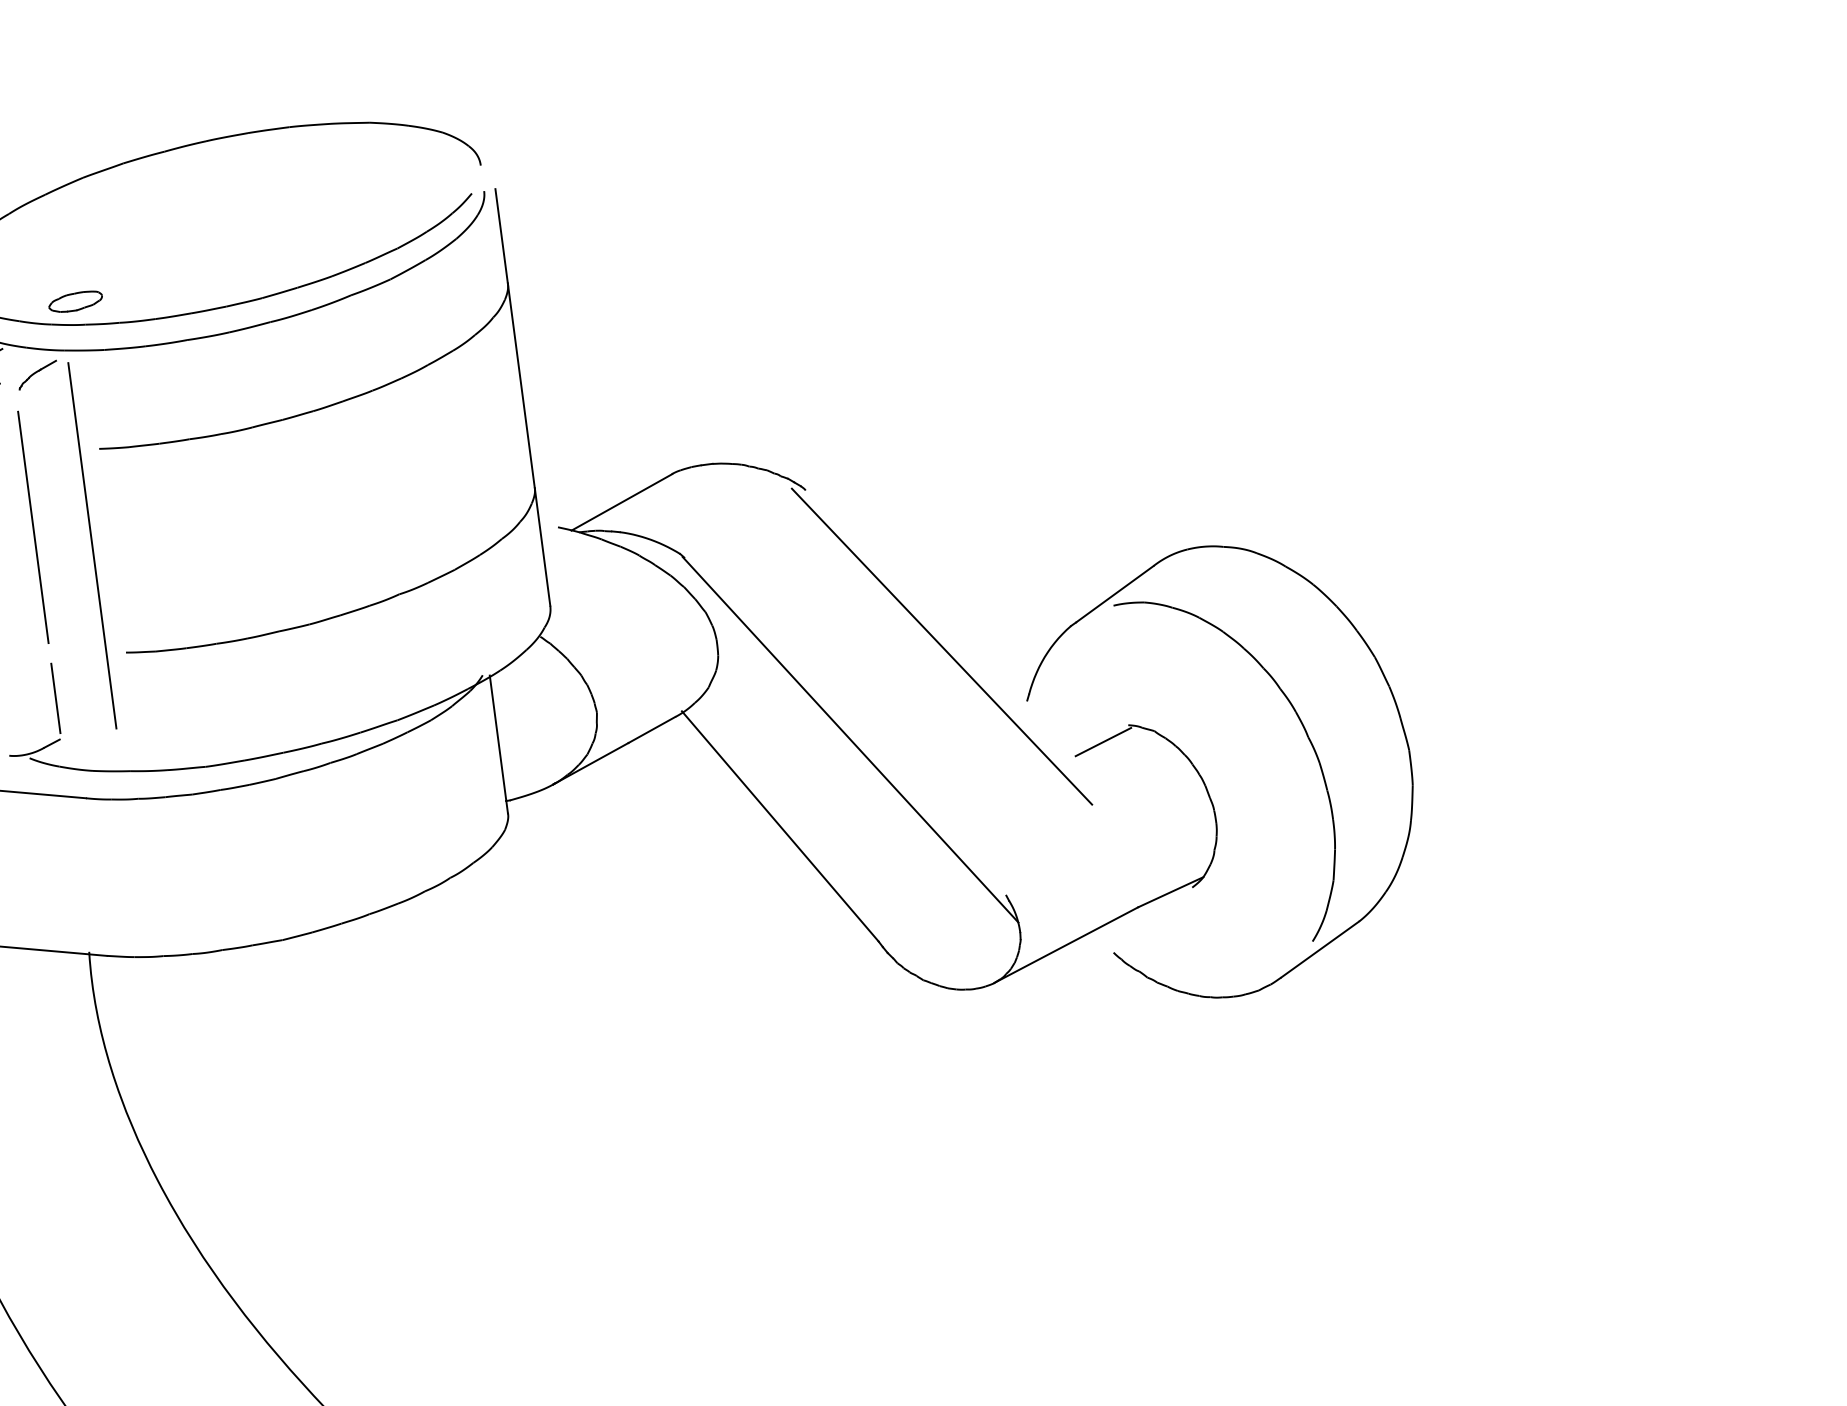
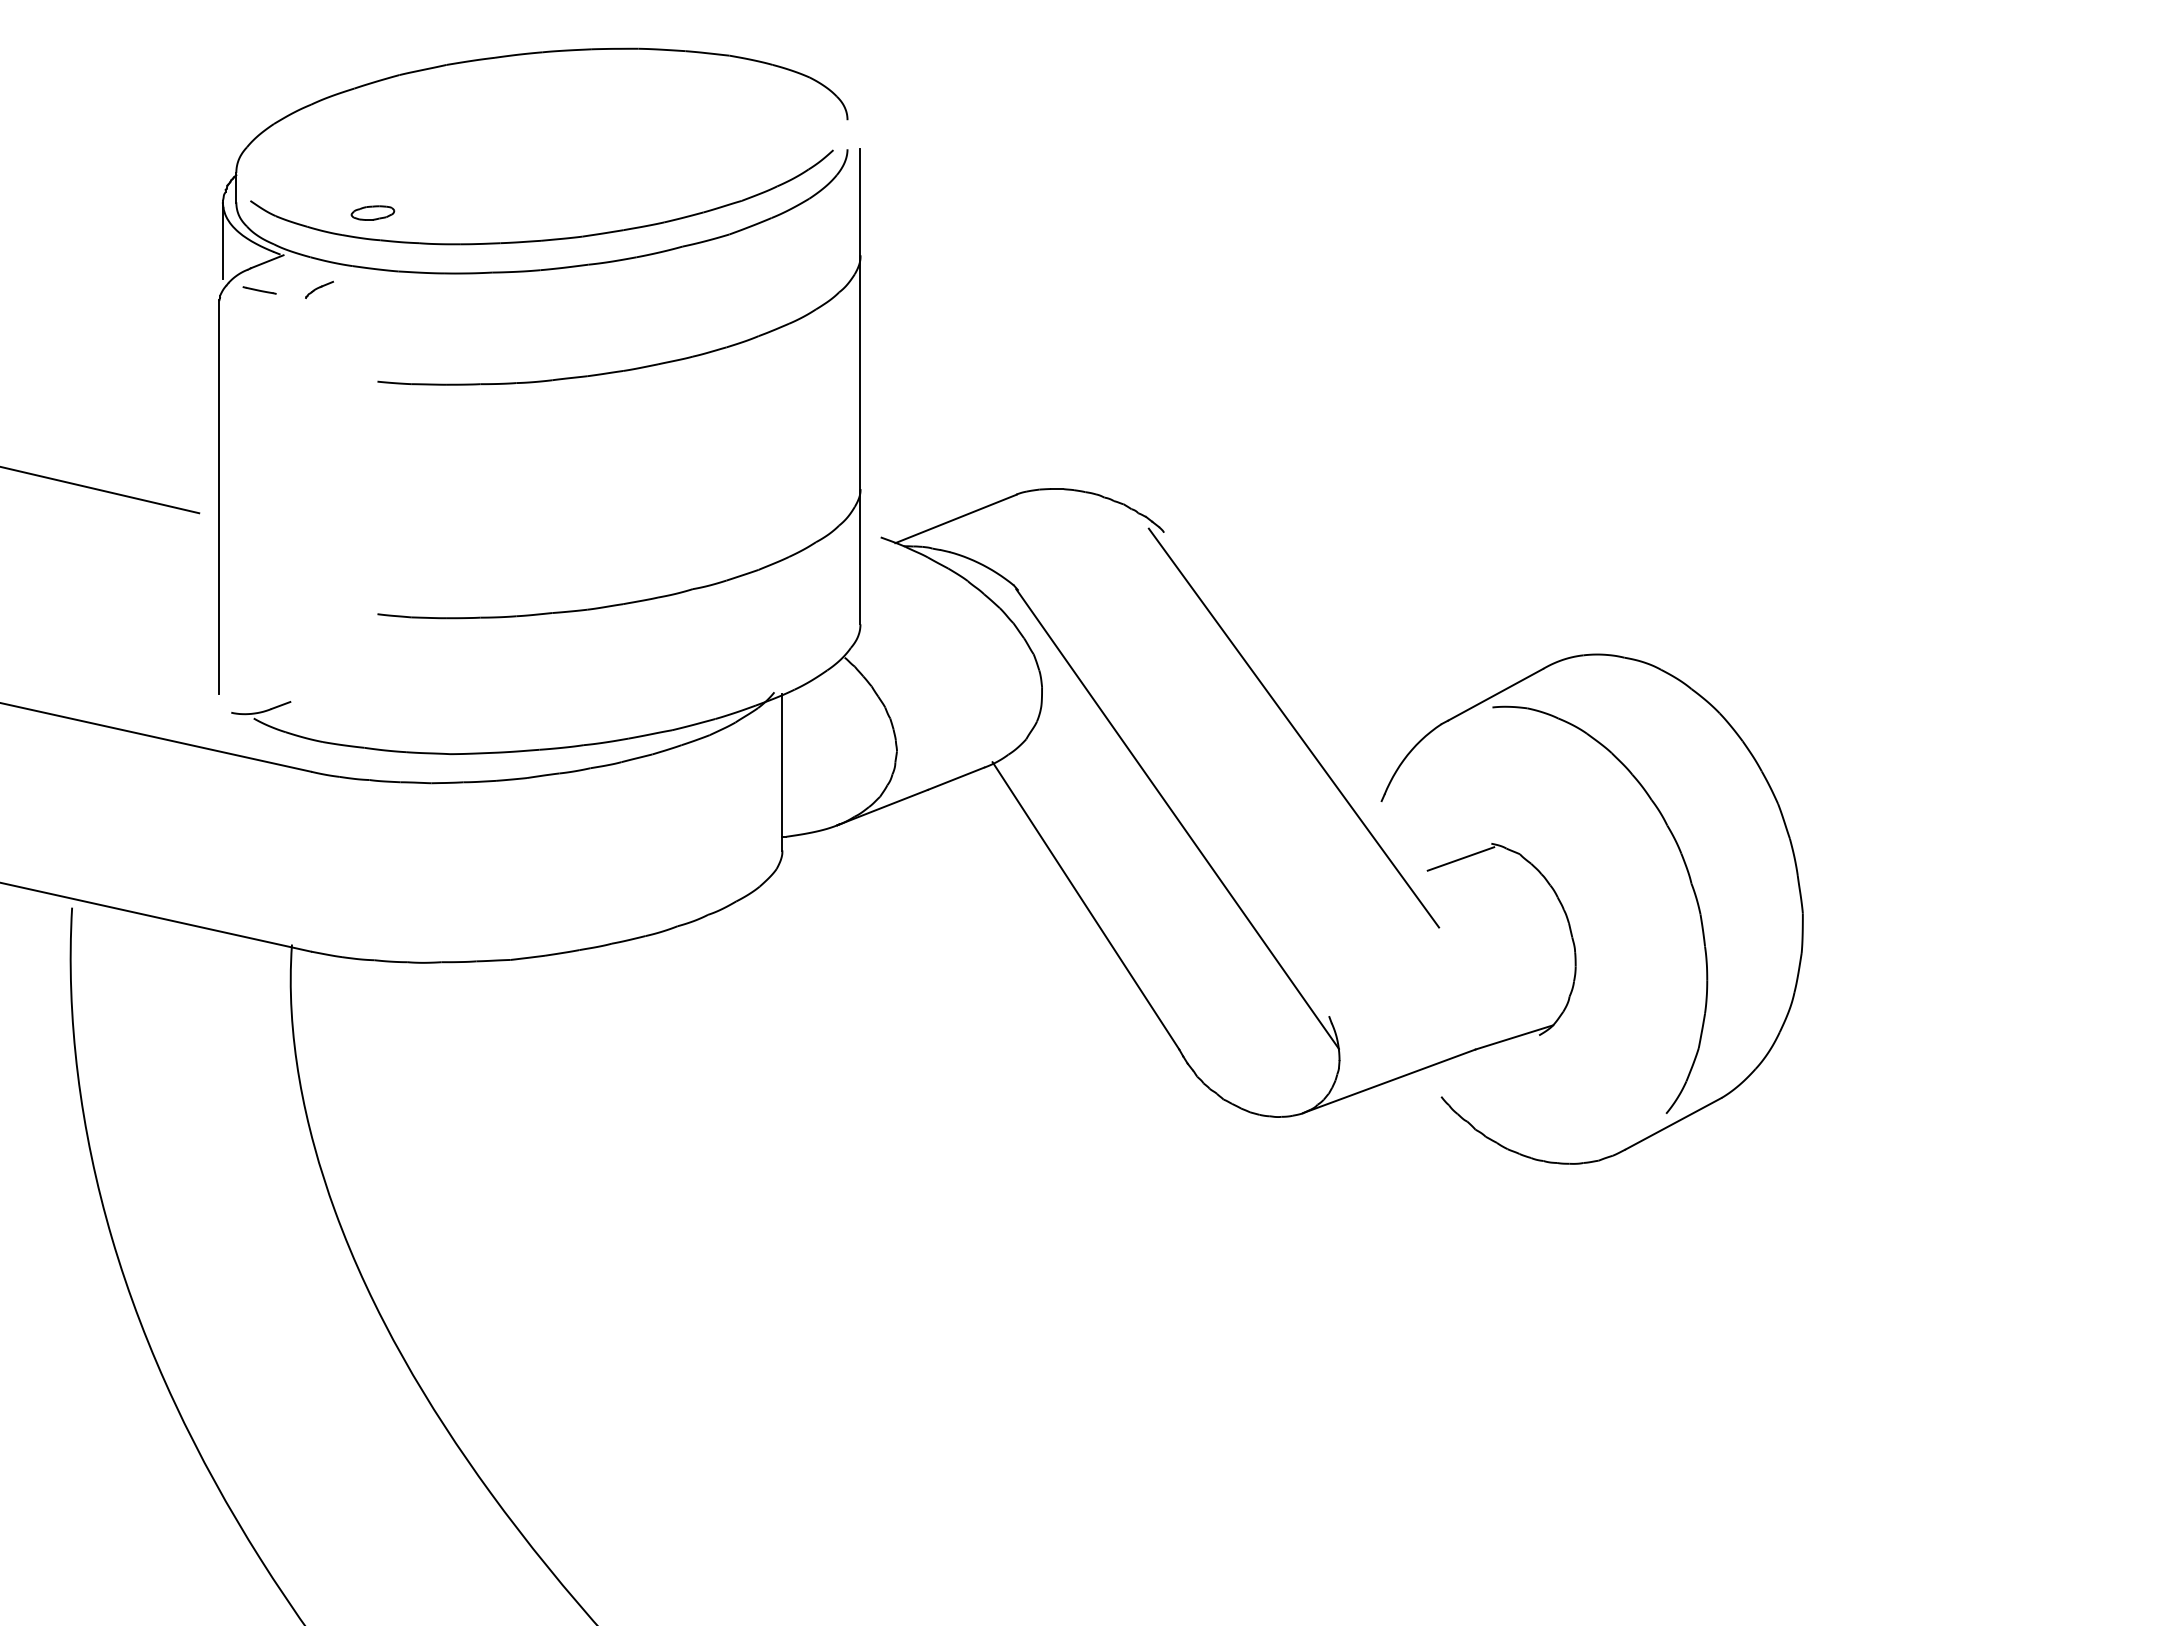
part: (75, 301) -> (372, 212), size x0.7
part: (37, 374) -> (319, 289), size x0.6
line: (33, 527) -> (292, 460), removed
line: (92, 545) -> (355, 488), removed
line: (56, 697) -> (292, 654), removed

